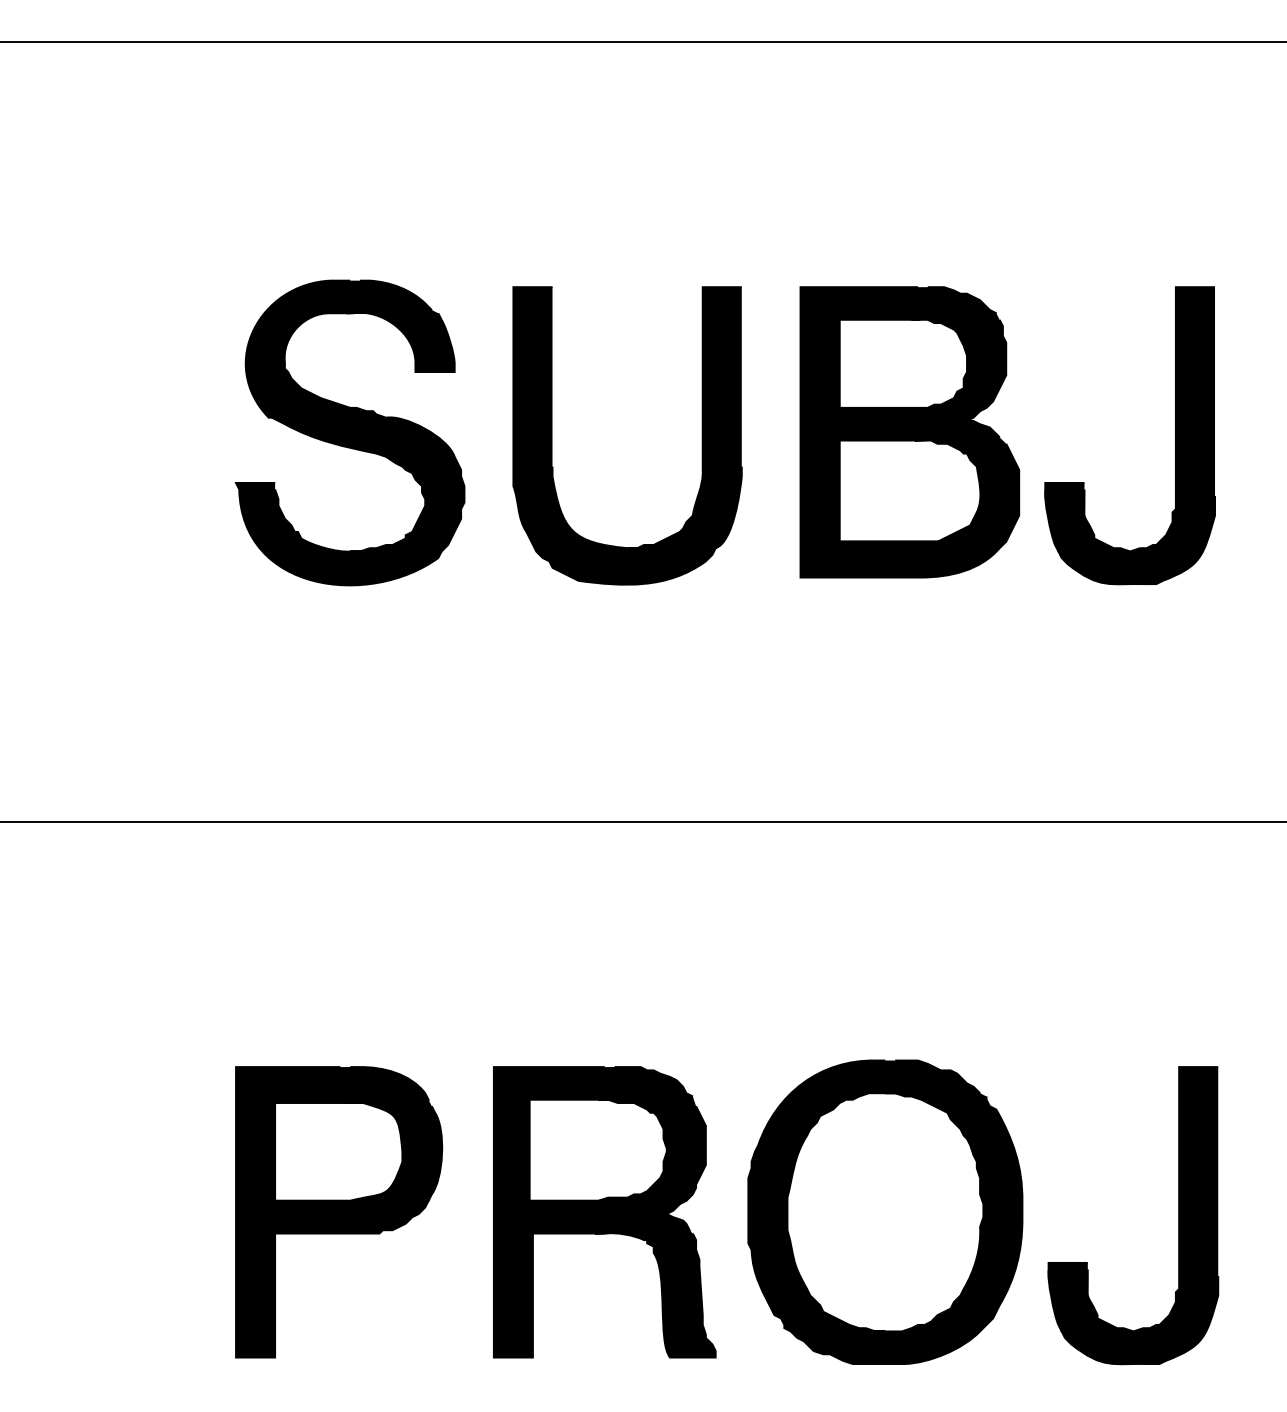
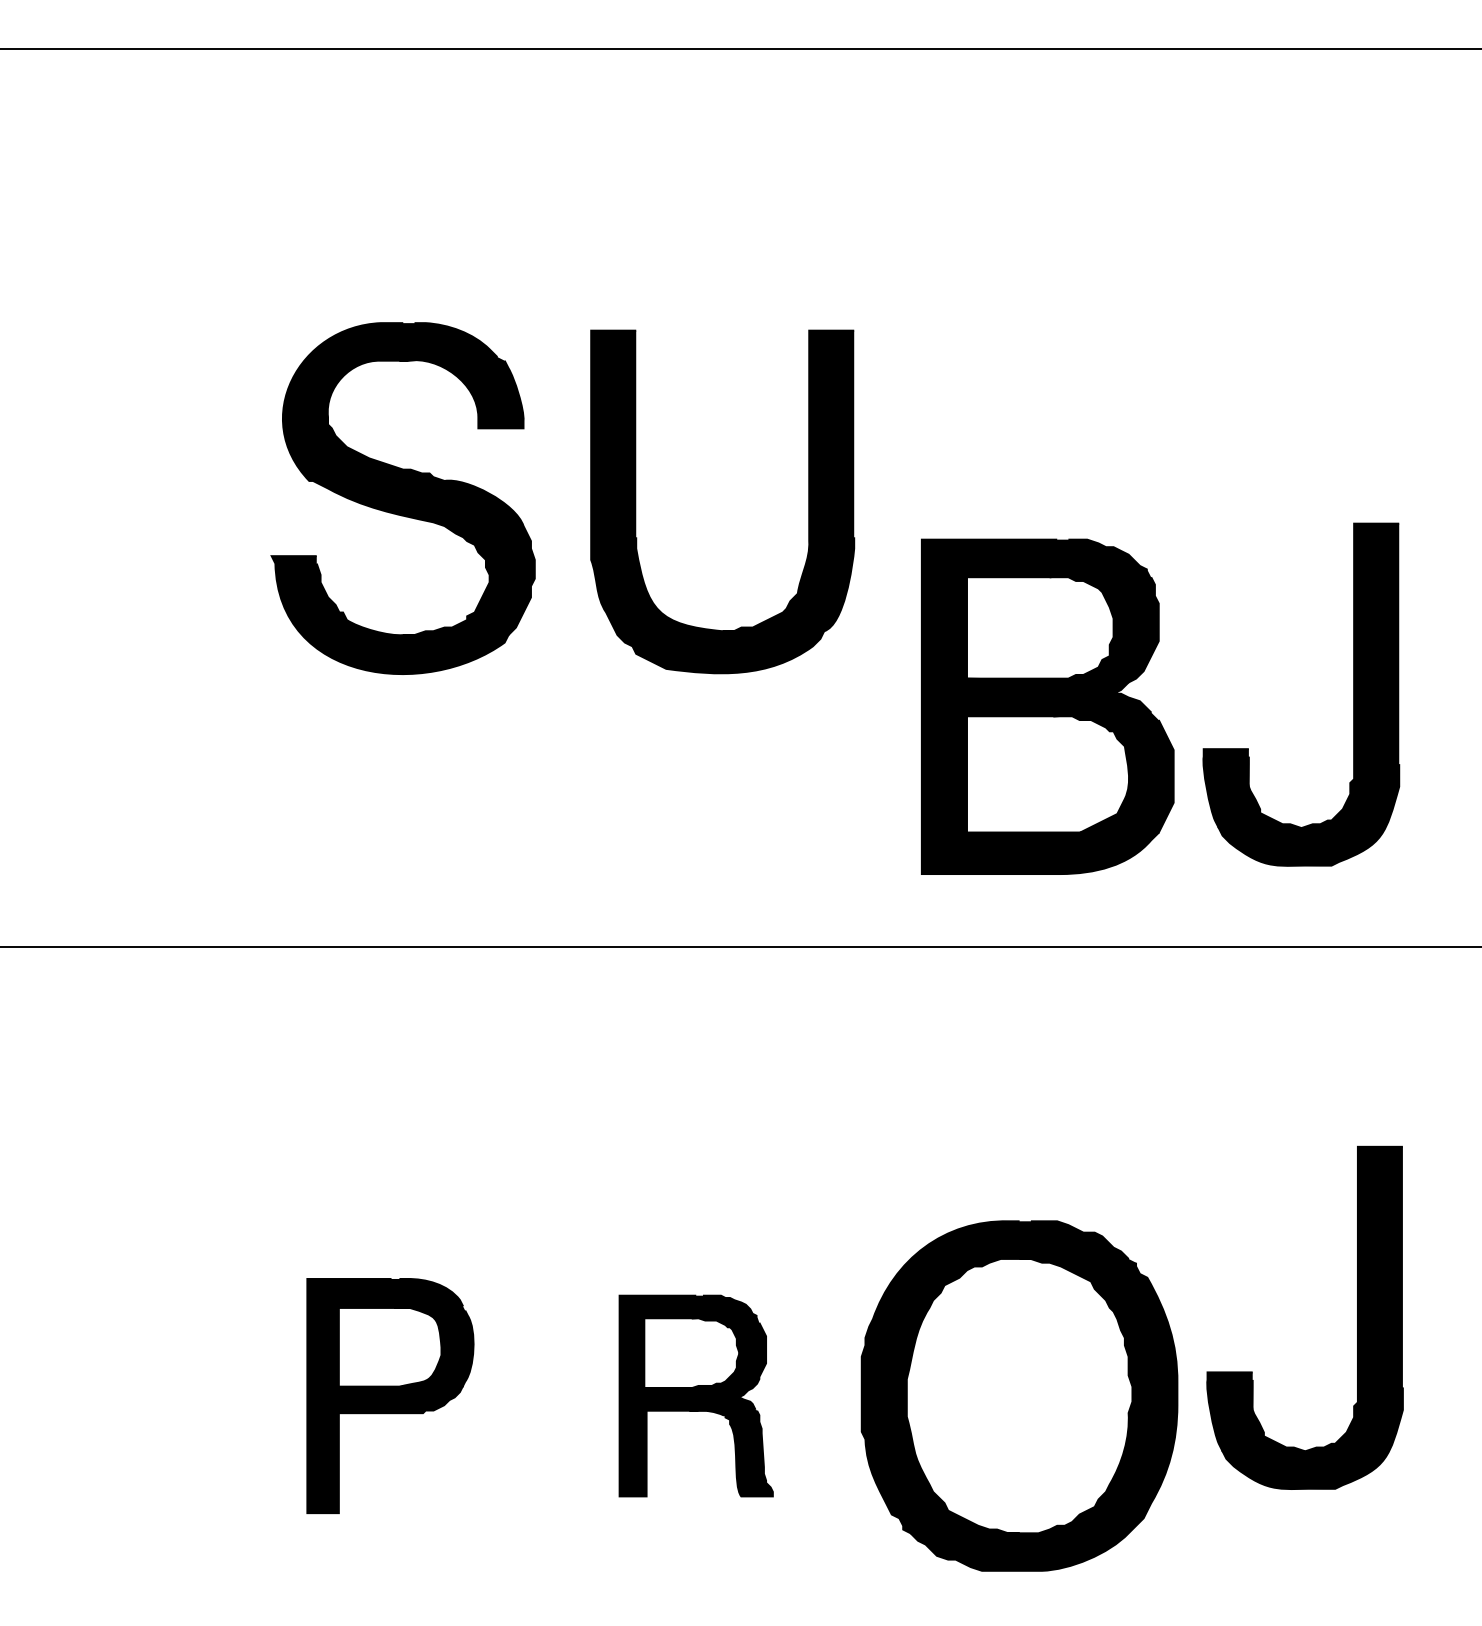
part: (909, 432) -> (1047, 706), moved
part: (1175, 435) -> (1353, 694), moved
part: (339, 1211) -> (390, 1395), size x0.7
part: (603, 1211) -> (695, 1395), size x0.6
part: (1178, 1215) -> (1357, 1317), moved

